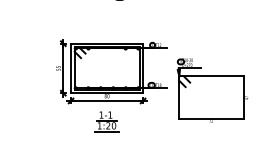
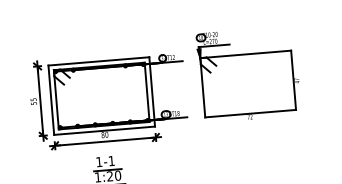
part: (211, 90) -> (247, 74), moved

